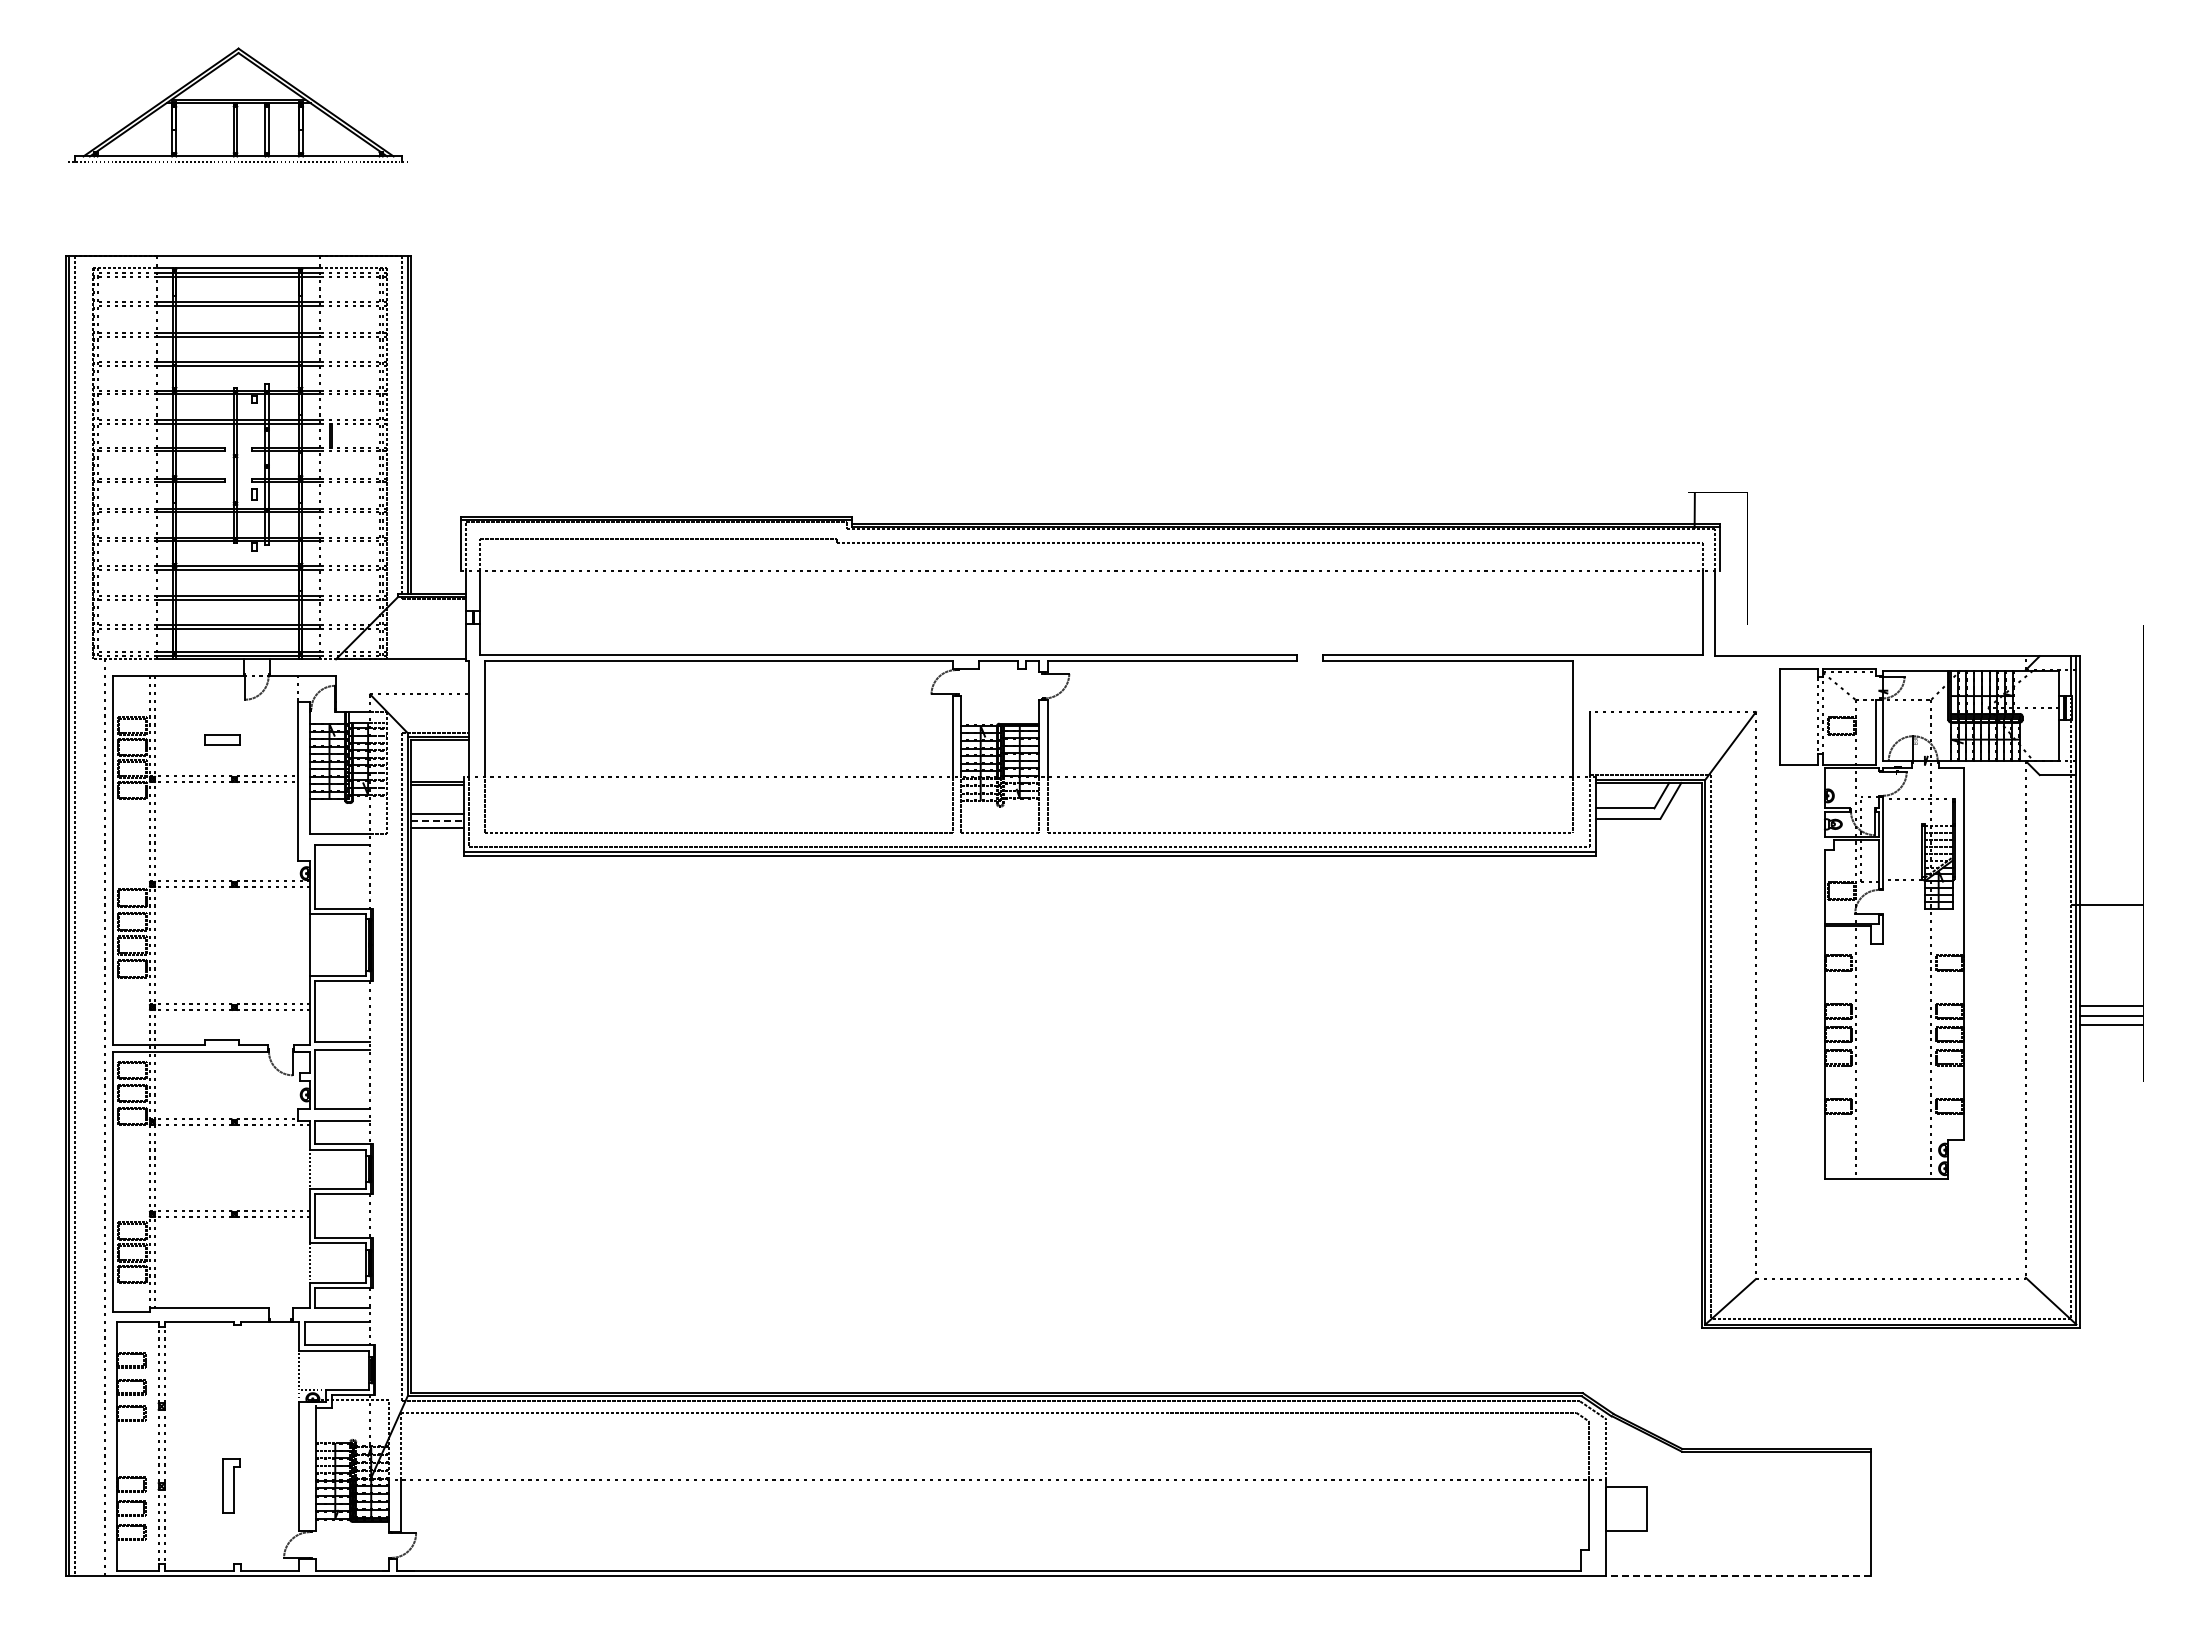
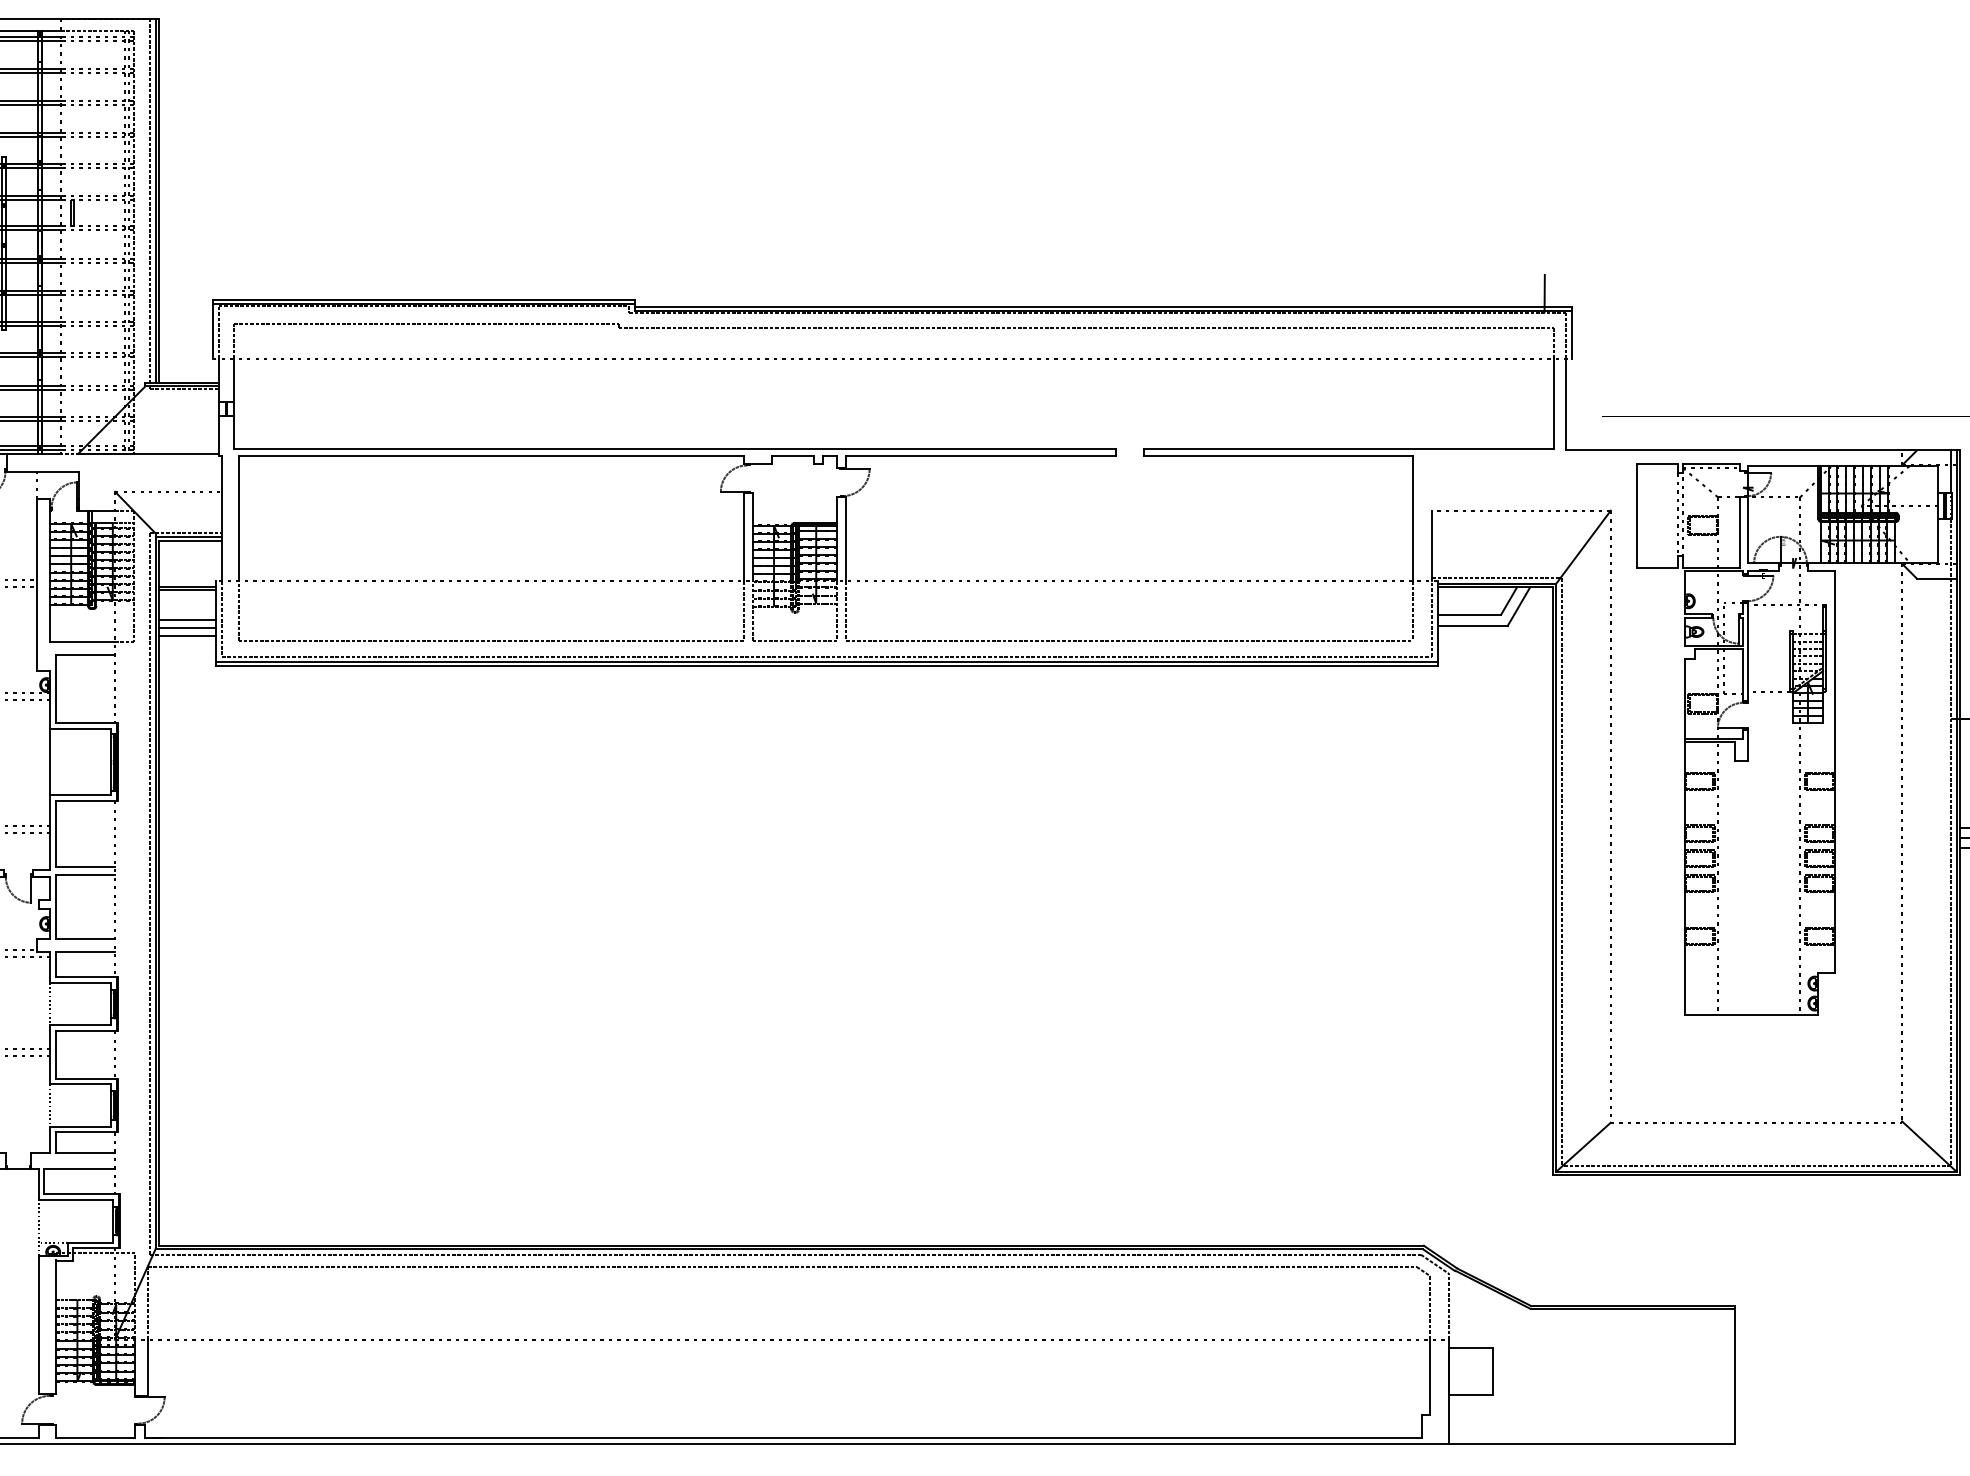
line: (437, 820) -> (187, 627), dashed -> solid
line: (1738, 1576) -> (1591, 1443), dashed -> solid

